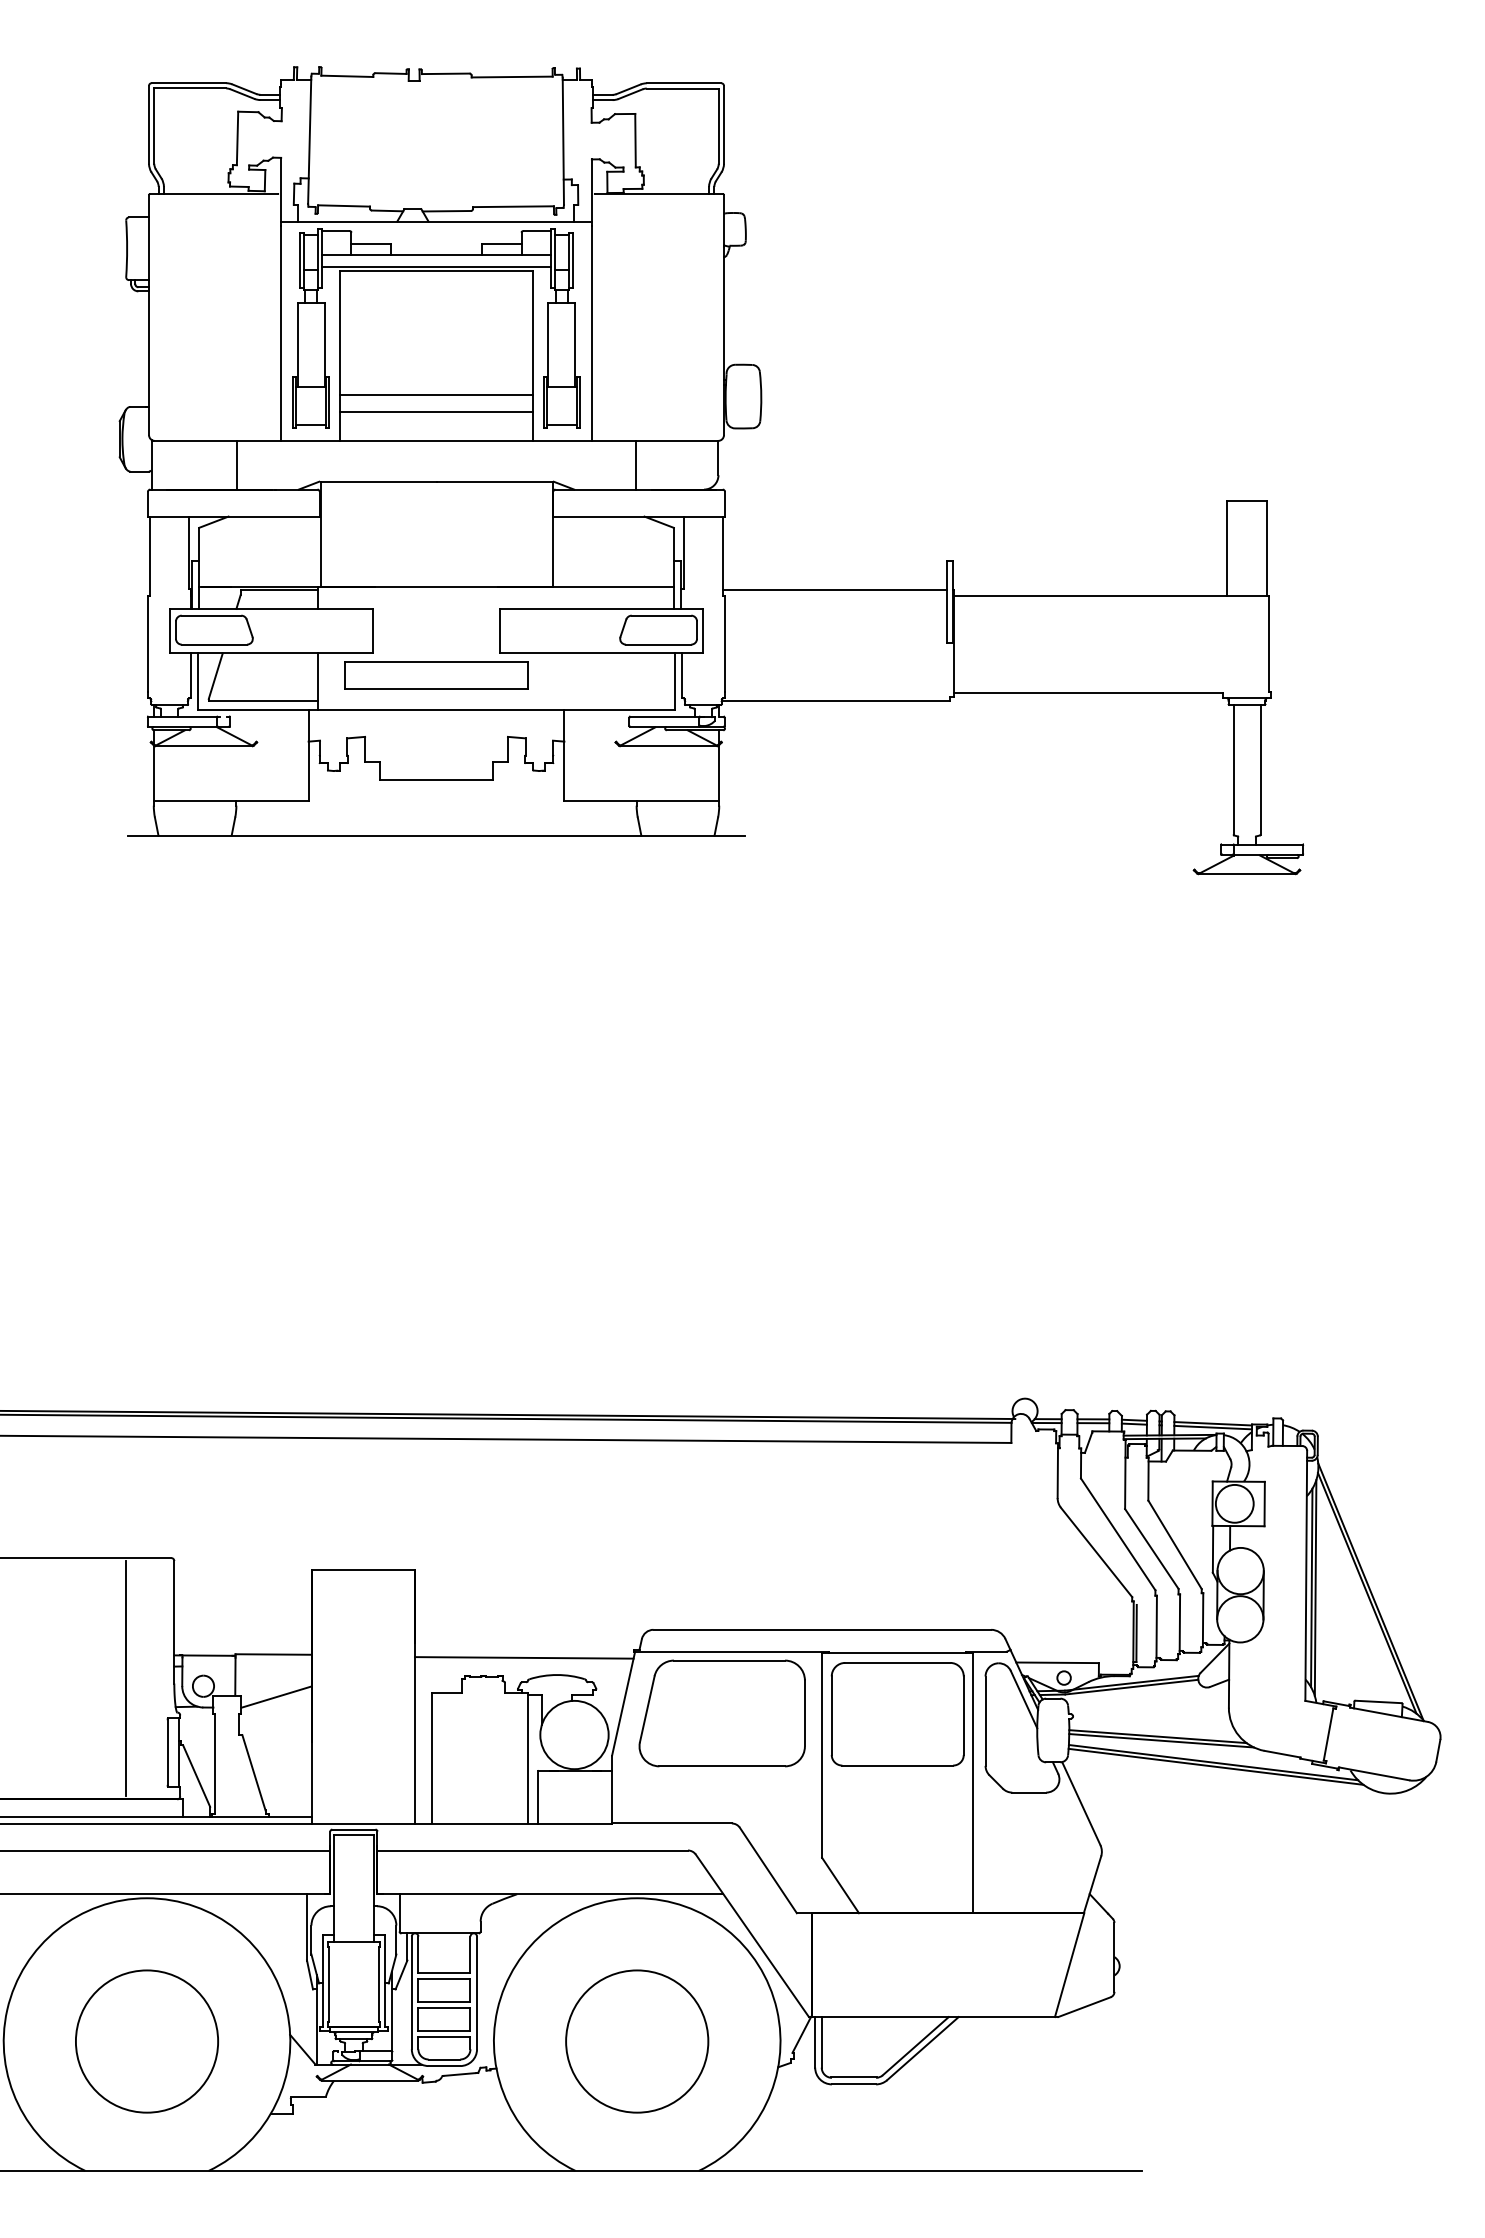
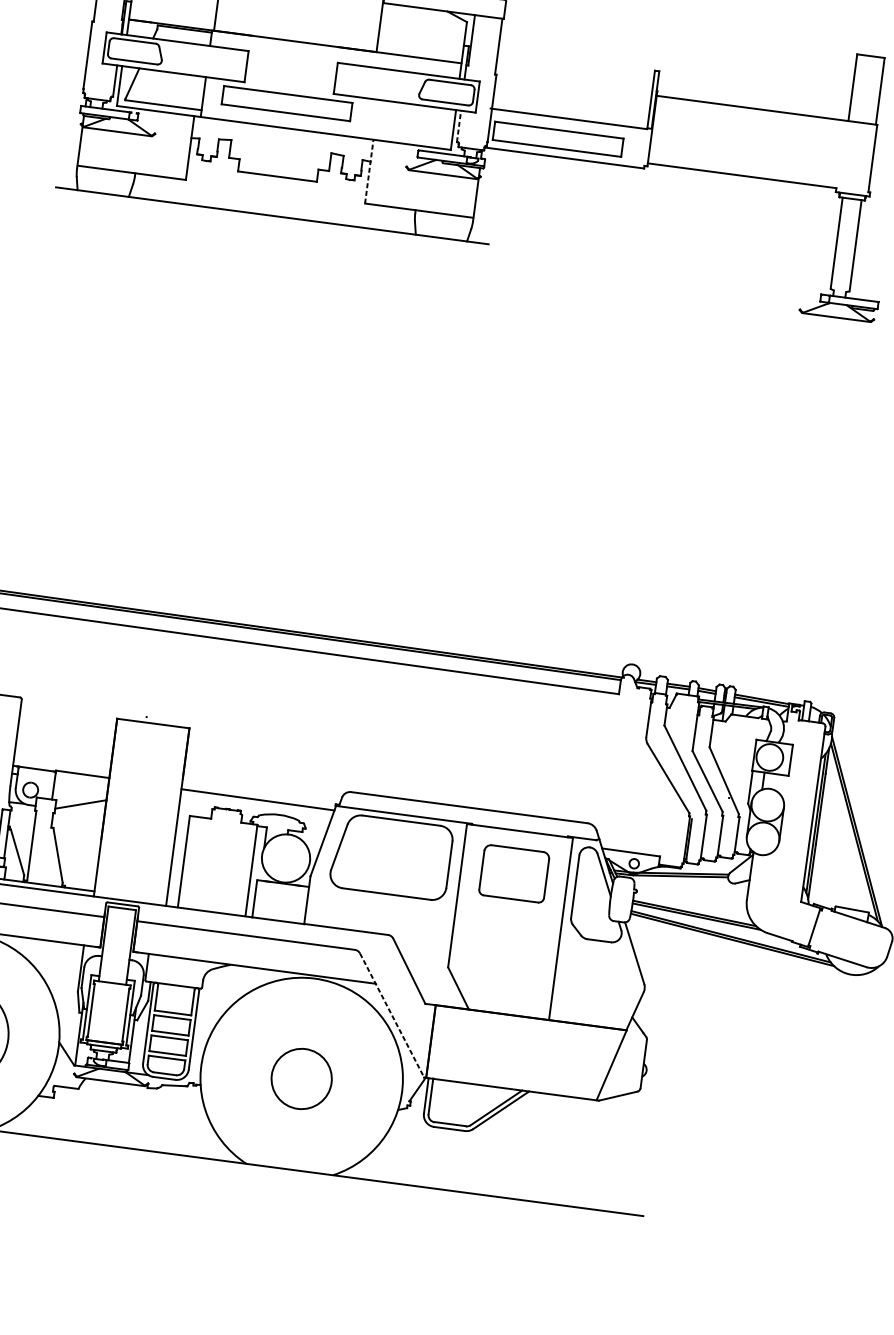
line: (834, 589) -> (568, 118), moved
line: (682, 675) -> (459, 126), solid -> dashed
part: (823, 675) -> (558, 139), added
line: (564, 755) -> (369, 171), solid -> dashed
part: (897, 1714) -> (514, 873), size x0.7
line: (752, 1935) -> (392, 1015), solid -> dashed
circle: (637, 2041) -> (301, 1078), size x0.6

